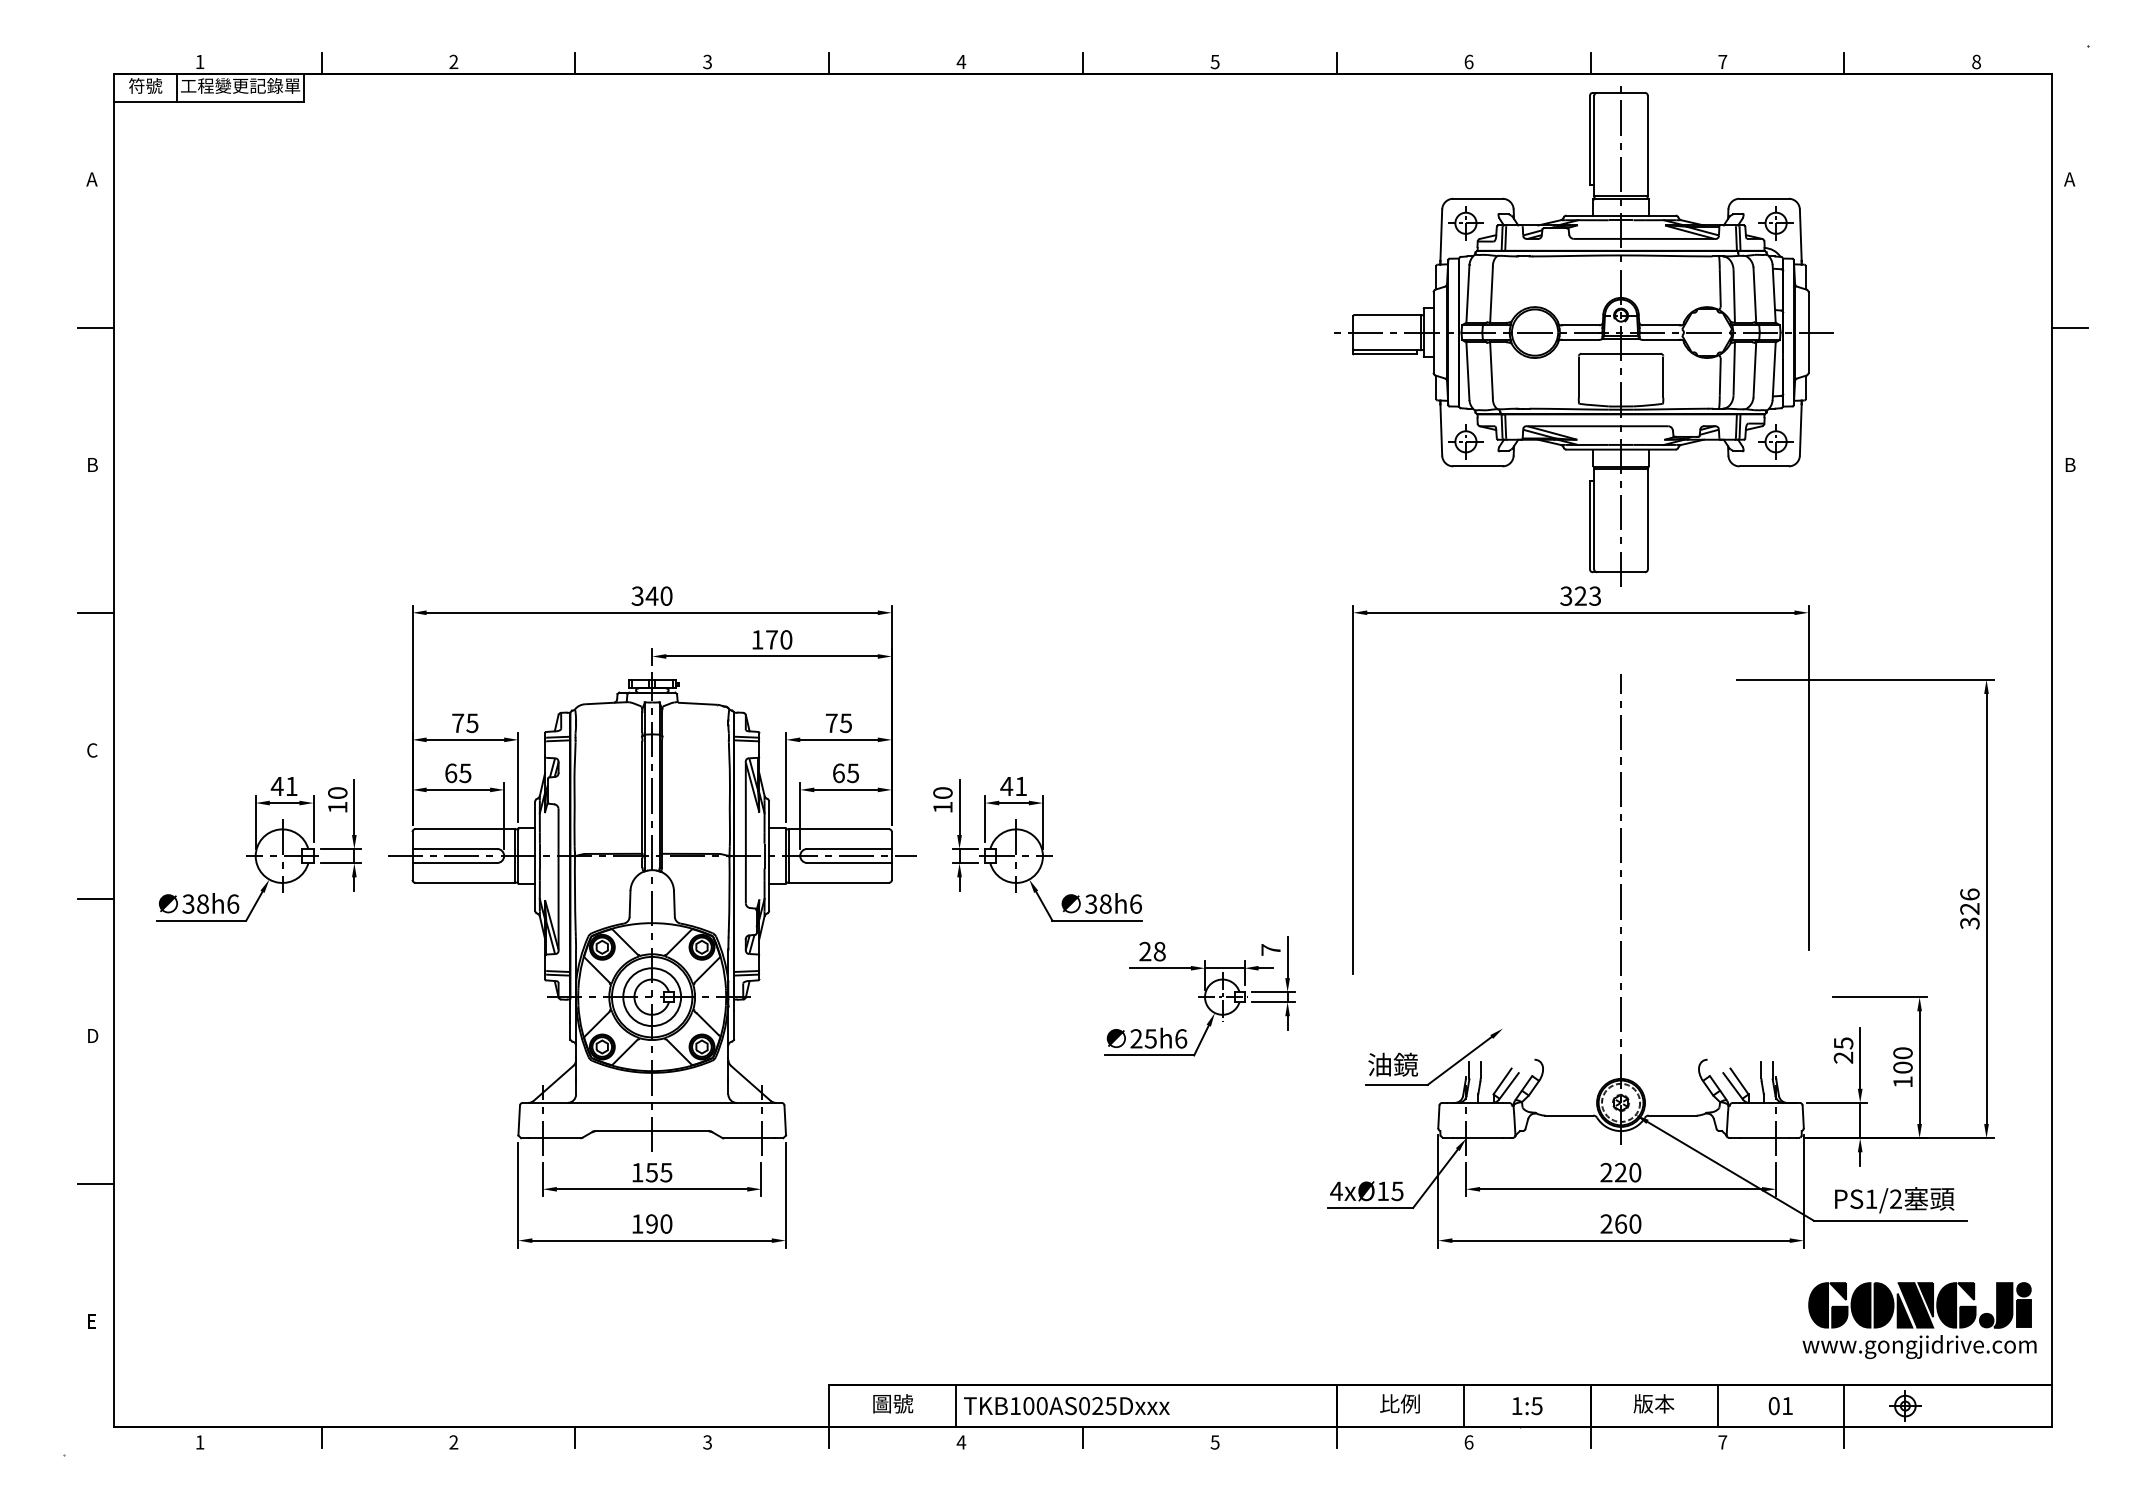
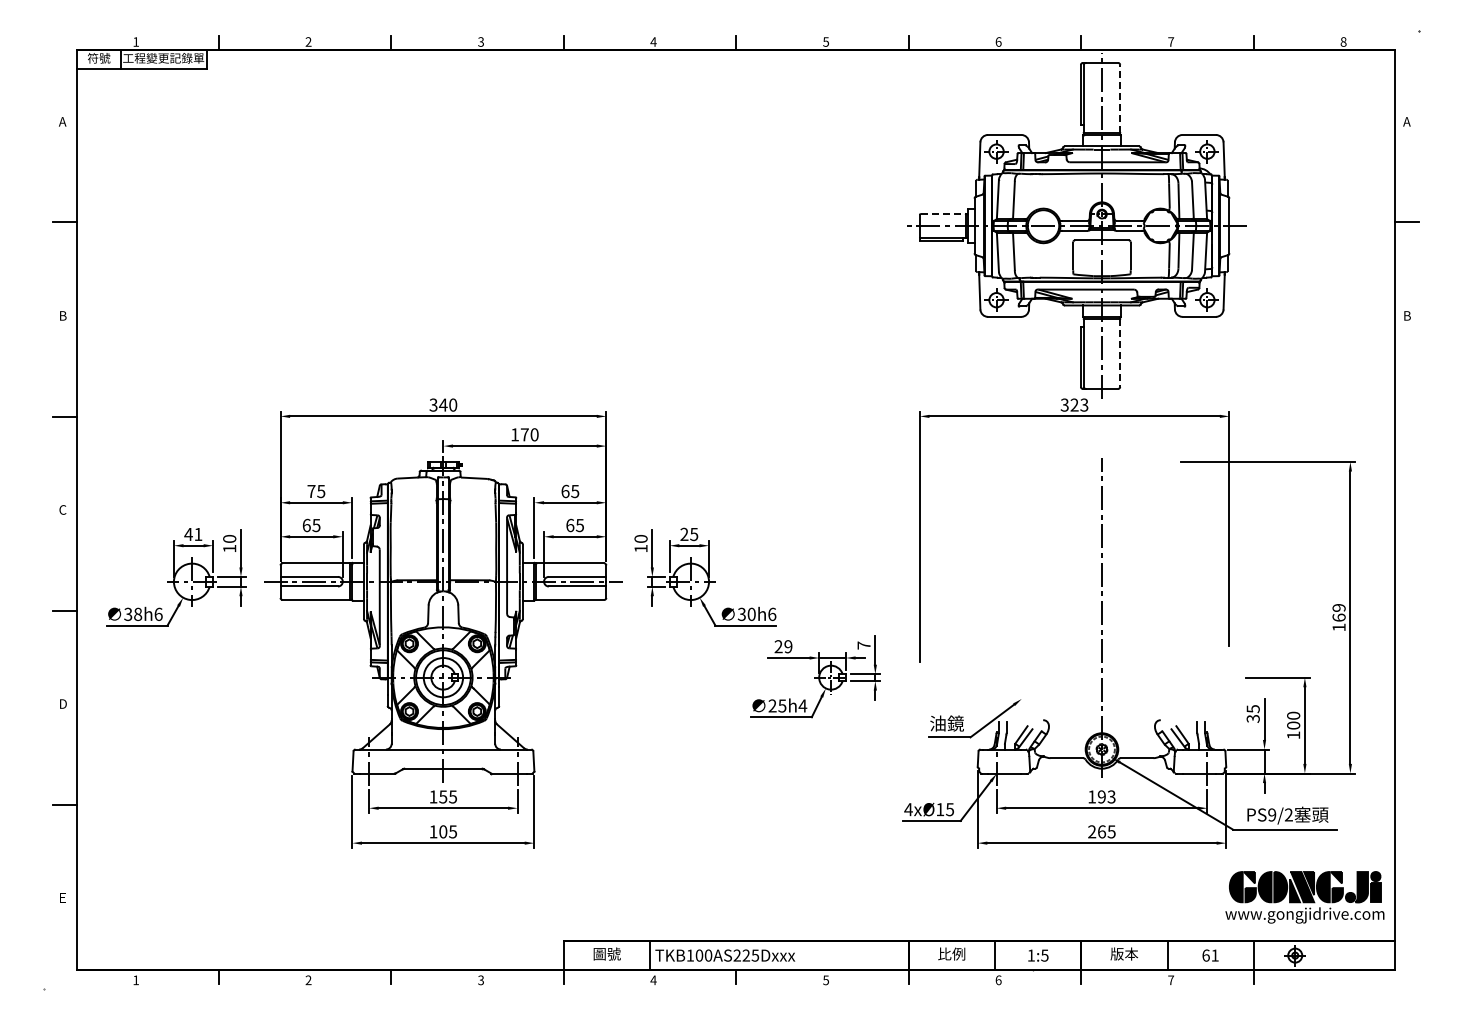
line: (1648, 145) -> (1120, 98), solid -> dashed
line: (1387, 314) -> (943, 213), solid -> dashed
line: (1648, 520) -> (1120, 353), solid -> dashed
text: (831, 723) -> (565, 491), 75 -> 65
text: (1014, 786) -> (689, 534), 41 -> 25
text: (1105, 904) -> (751, 614), 38h6 -> 30h6
text: (1969, 908) -> (1338, 617), 326 -> 169
text: (1159, 951) -> (788, 646), 28 -> 29
text: (1180, 1038) -> (802, 705), 25h6 -> 25h4
text: (1843, 1057) -> (1253, 718), 25 -> 35
text: (1620, 1171) -> (1101, 796), 220 -> 193
text: (1871, 1198) -> (1272, 814), PS1/2 -> PS9/2
text: (659, 1223) -> (448, 831), 190 -> 105
text: (1635, 1223) -> (1111, 831), 260 -> 265
text: (1083, 1405) -> (736, 955), TKB100AS025Dxxx -> TKB100AS225Dxxx
text: (1773, 1405) -> (1205, 955), 01 -> 61

